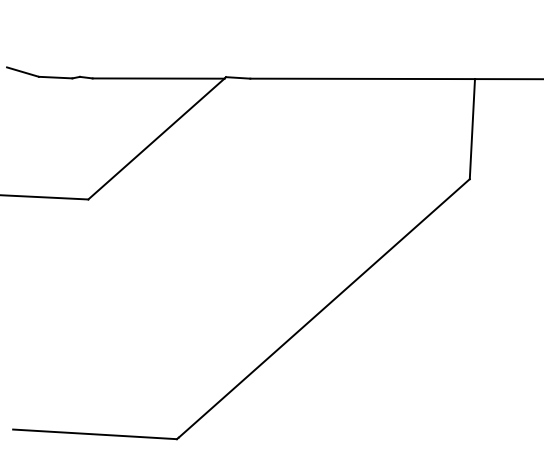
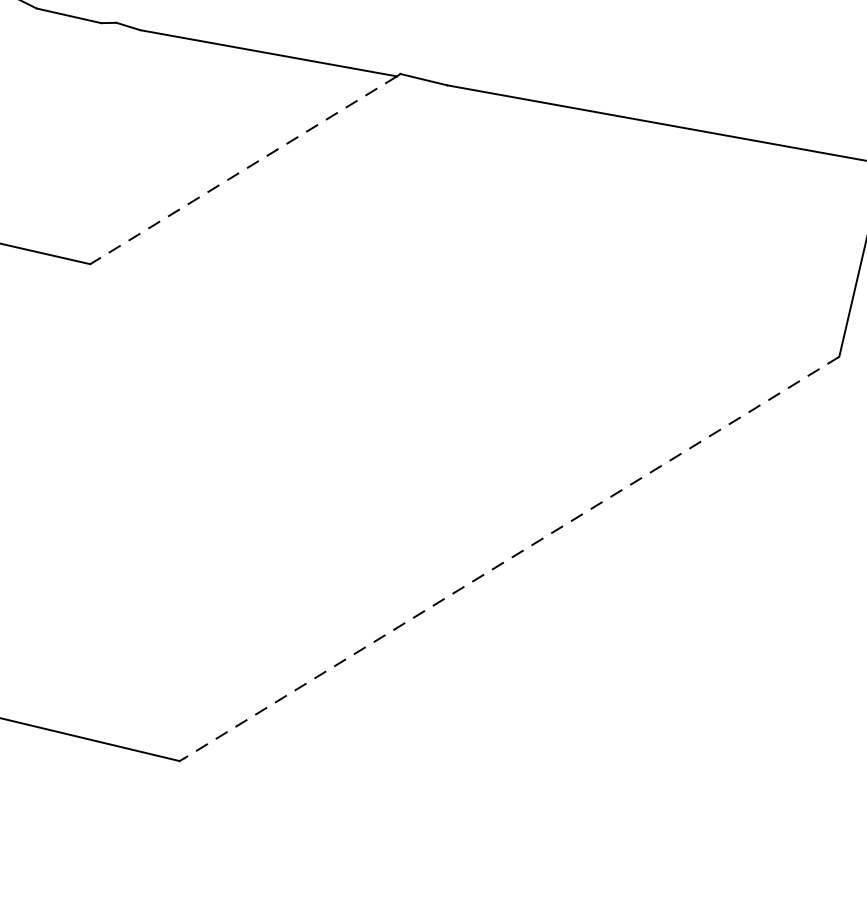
line: (156, 139) -> (243, 171), solid -> dashed
line: (324, 308) -> (511, 558), solid -> dashed

